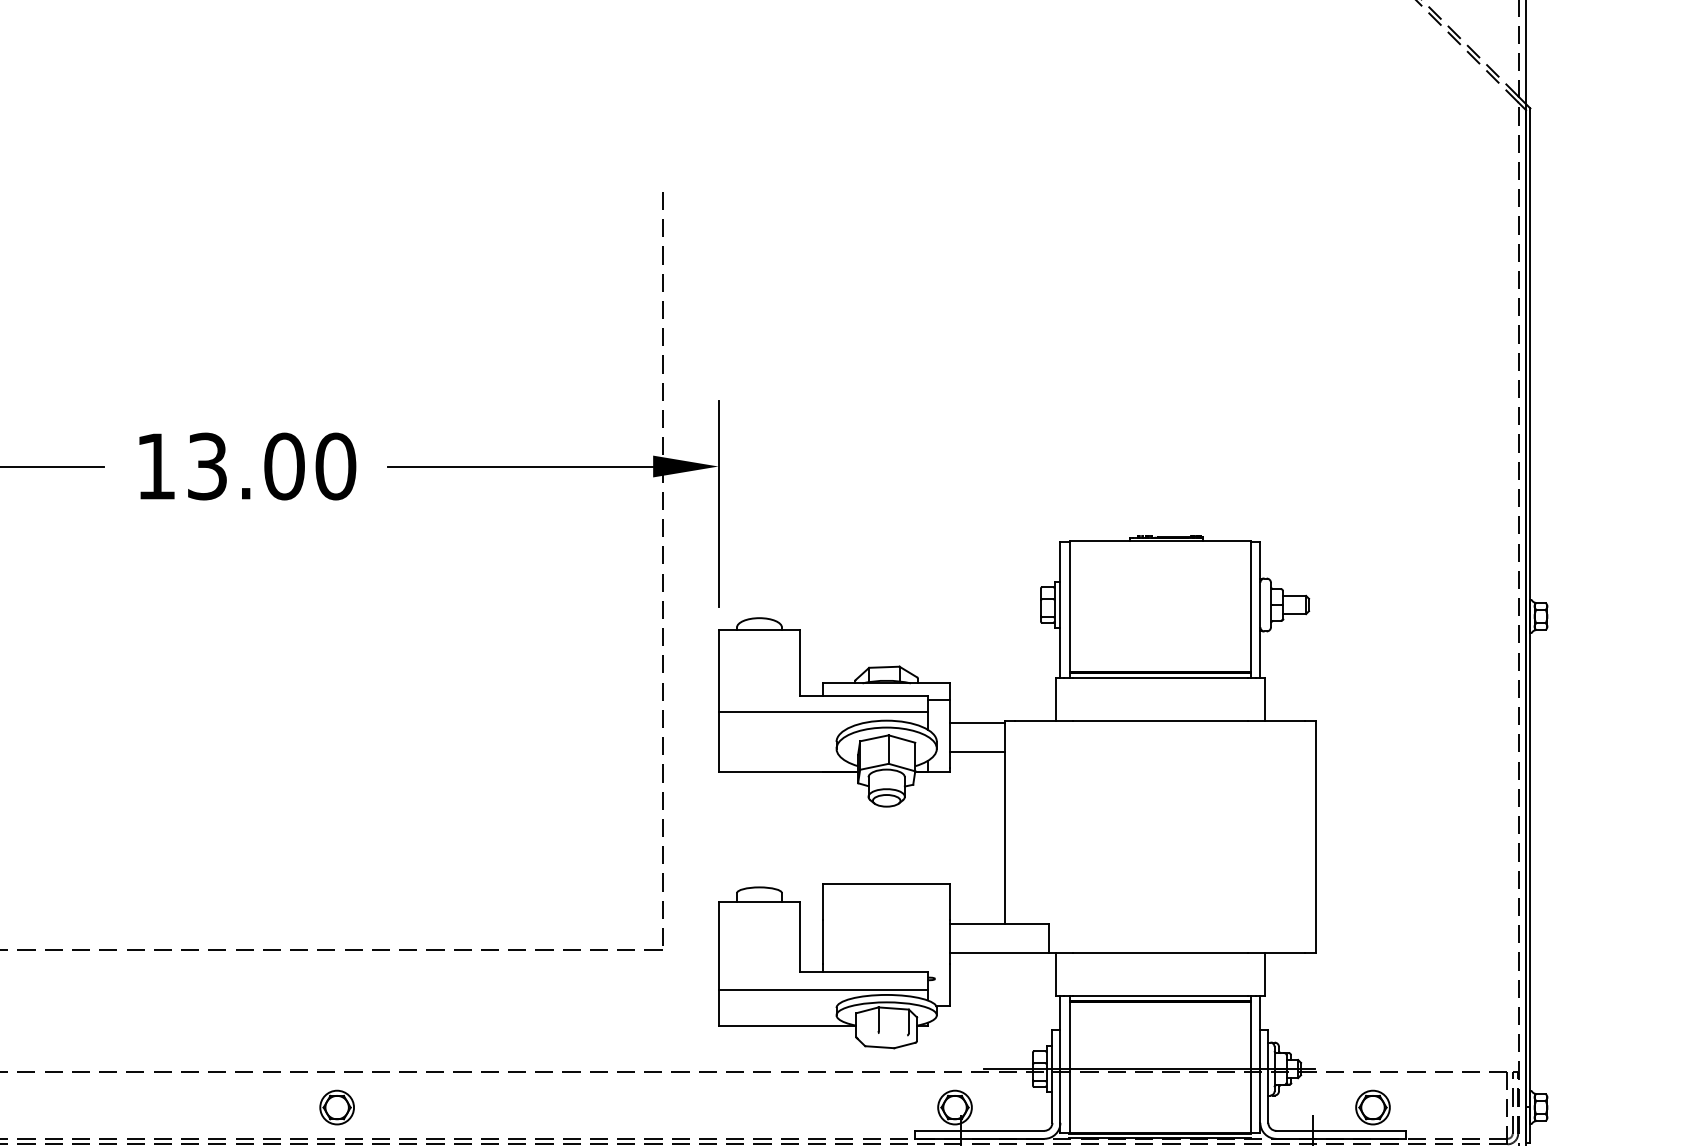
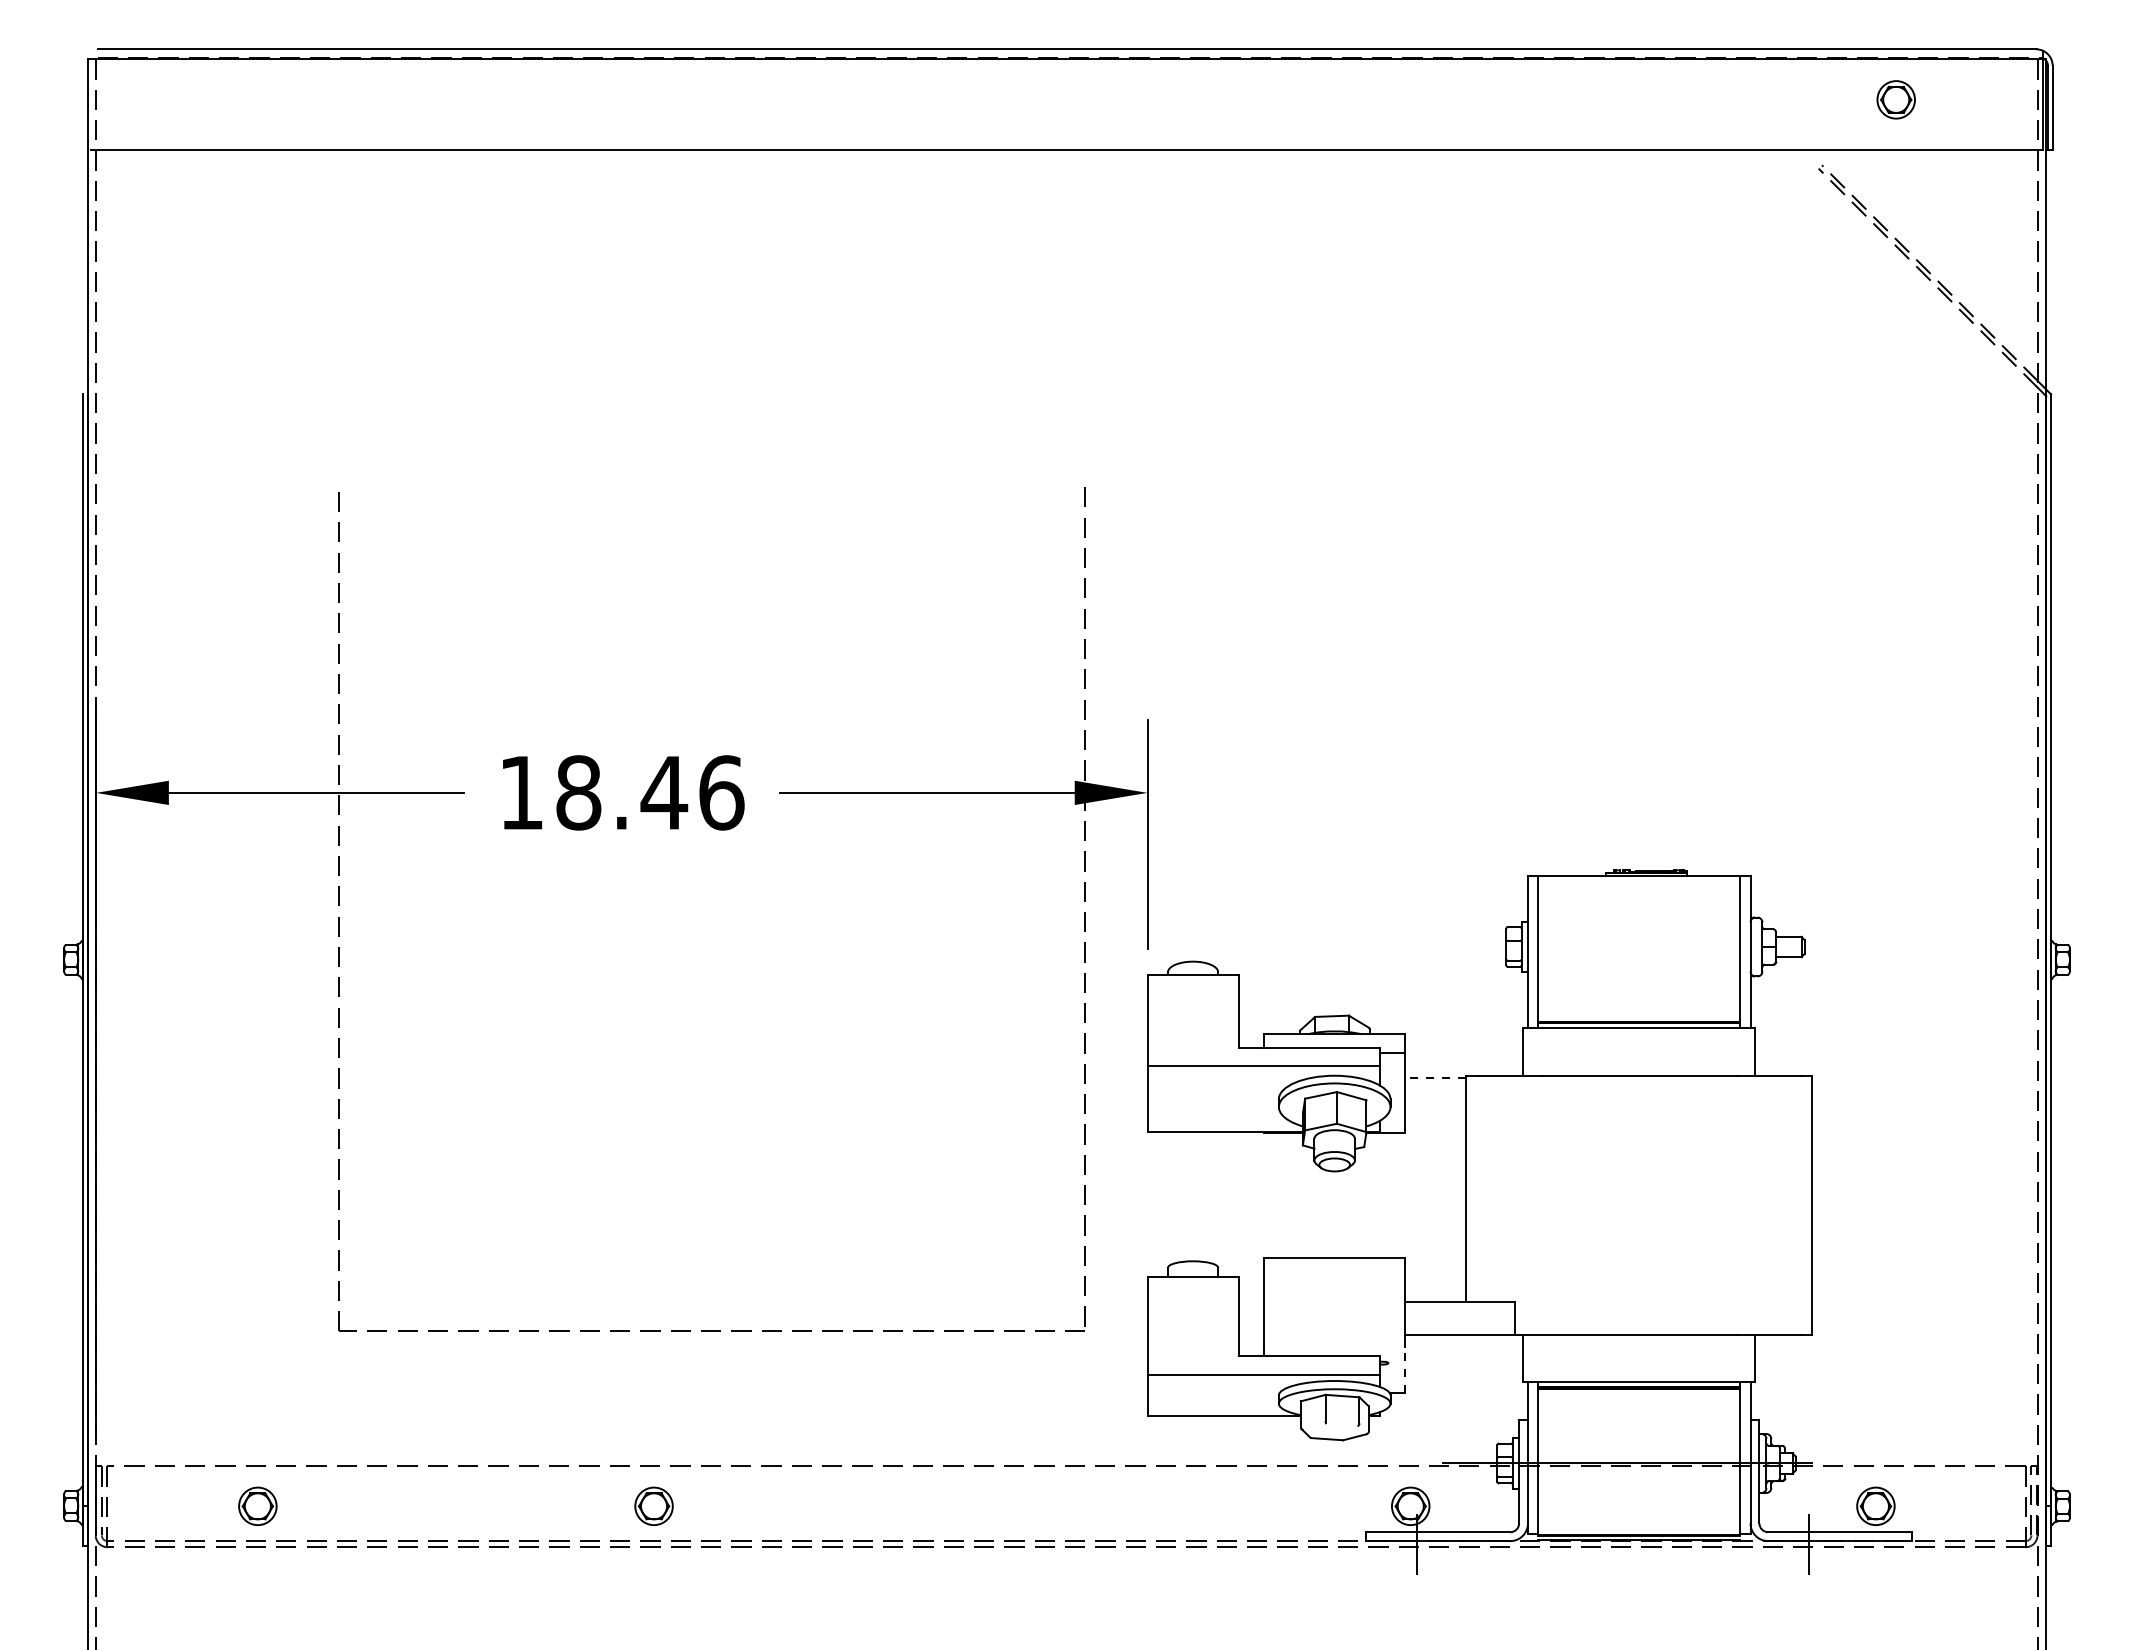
text: (271, 466) -> (650, 792), 13.00 -> 18.46
line: (977, 723) -> (1435, 1078), solid -> dashed
line: (977, 751) -> (1435, 1110), removed
line: (950, 984) -> (1405, 1369), solid -> dashed
part: (336, 1106) -> (653, 1505), moved

